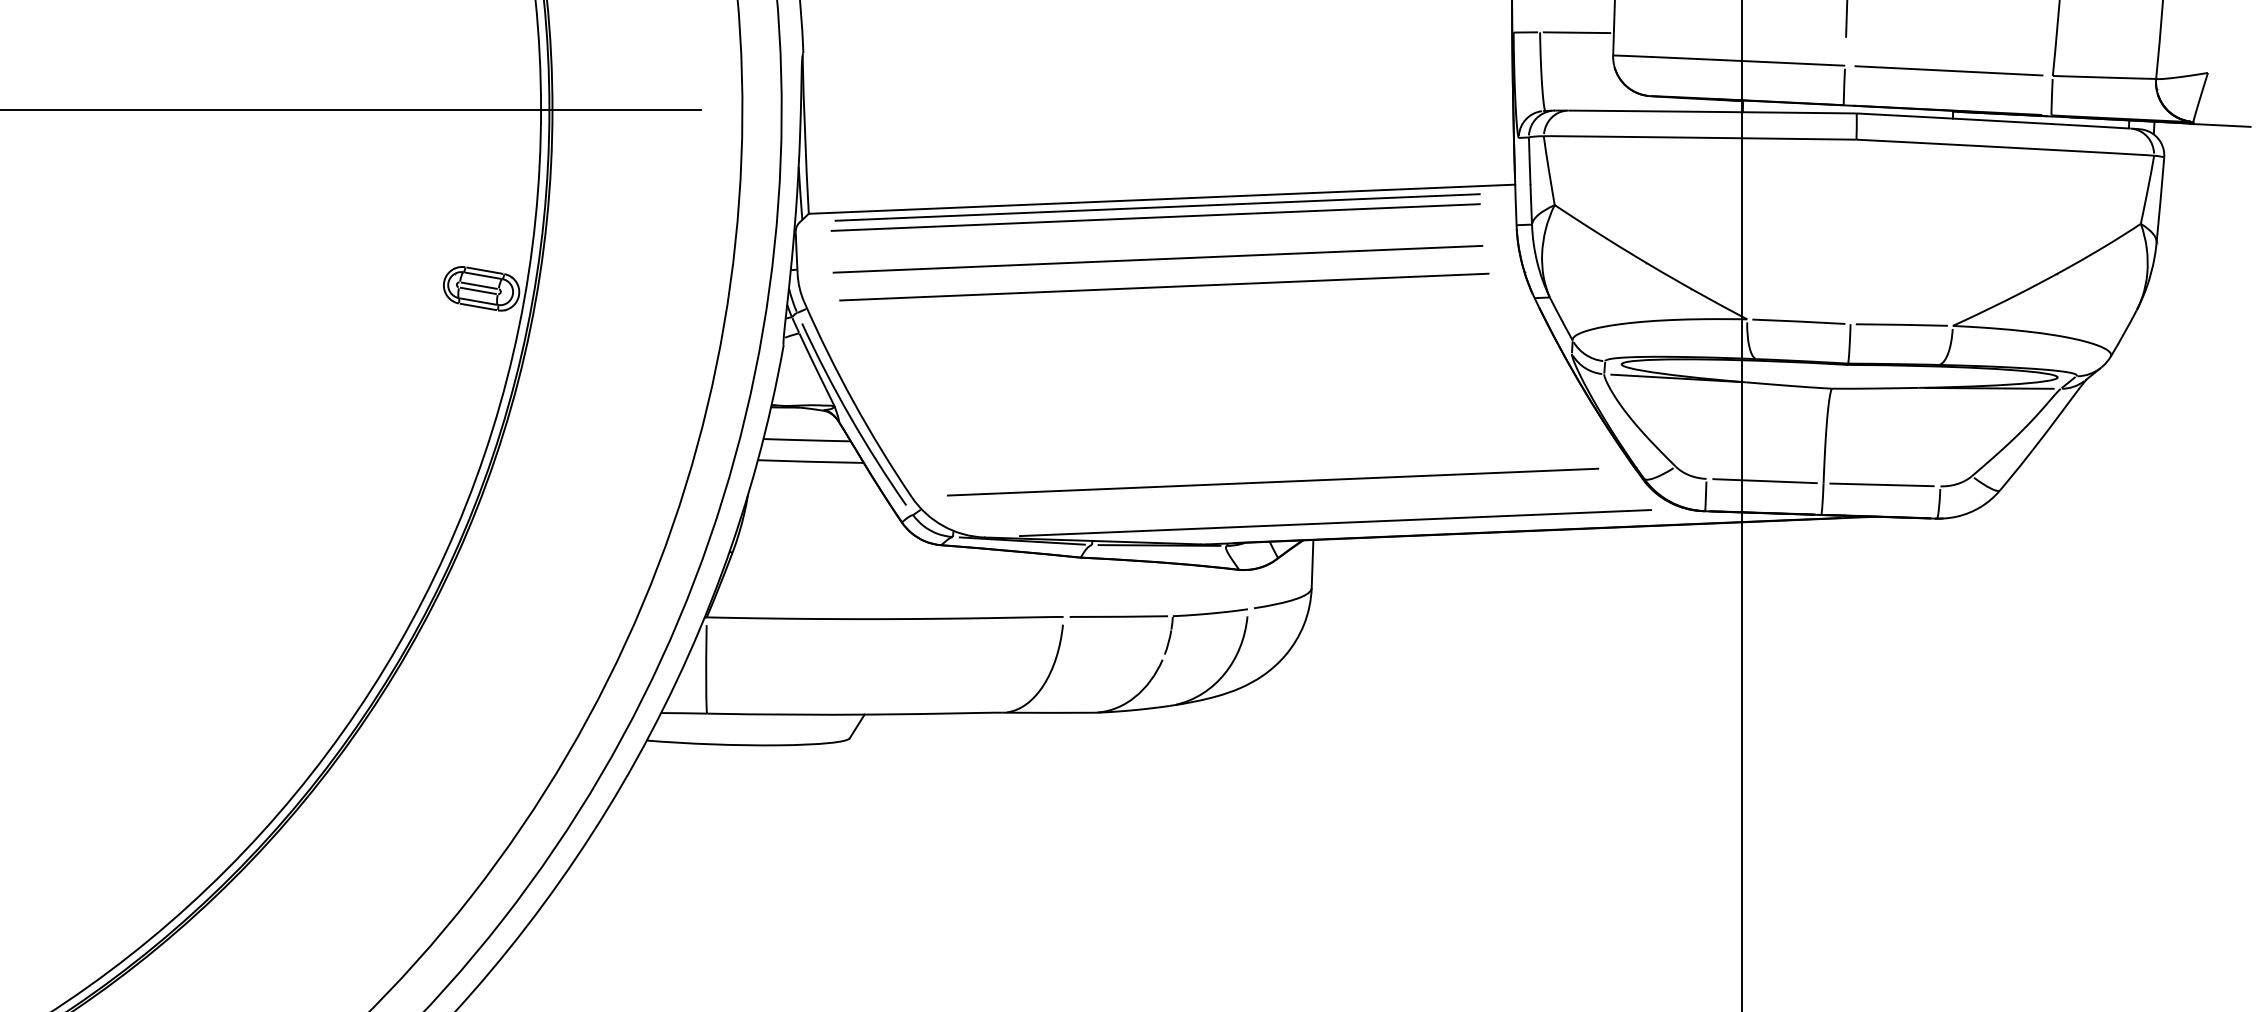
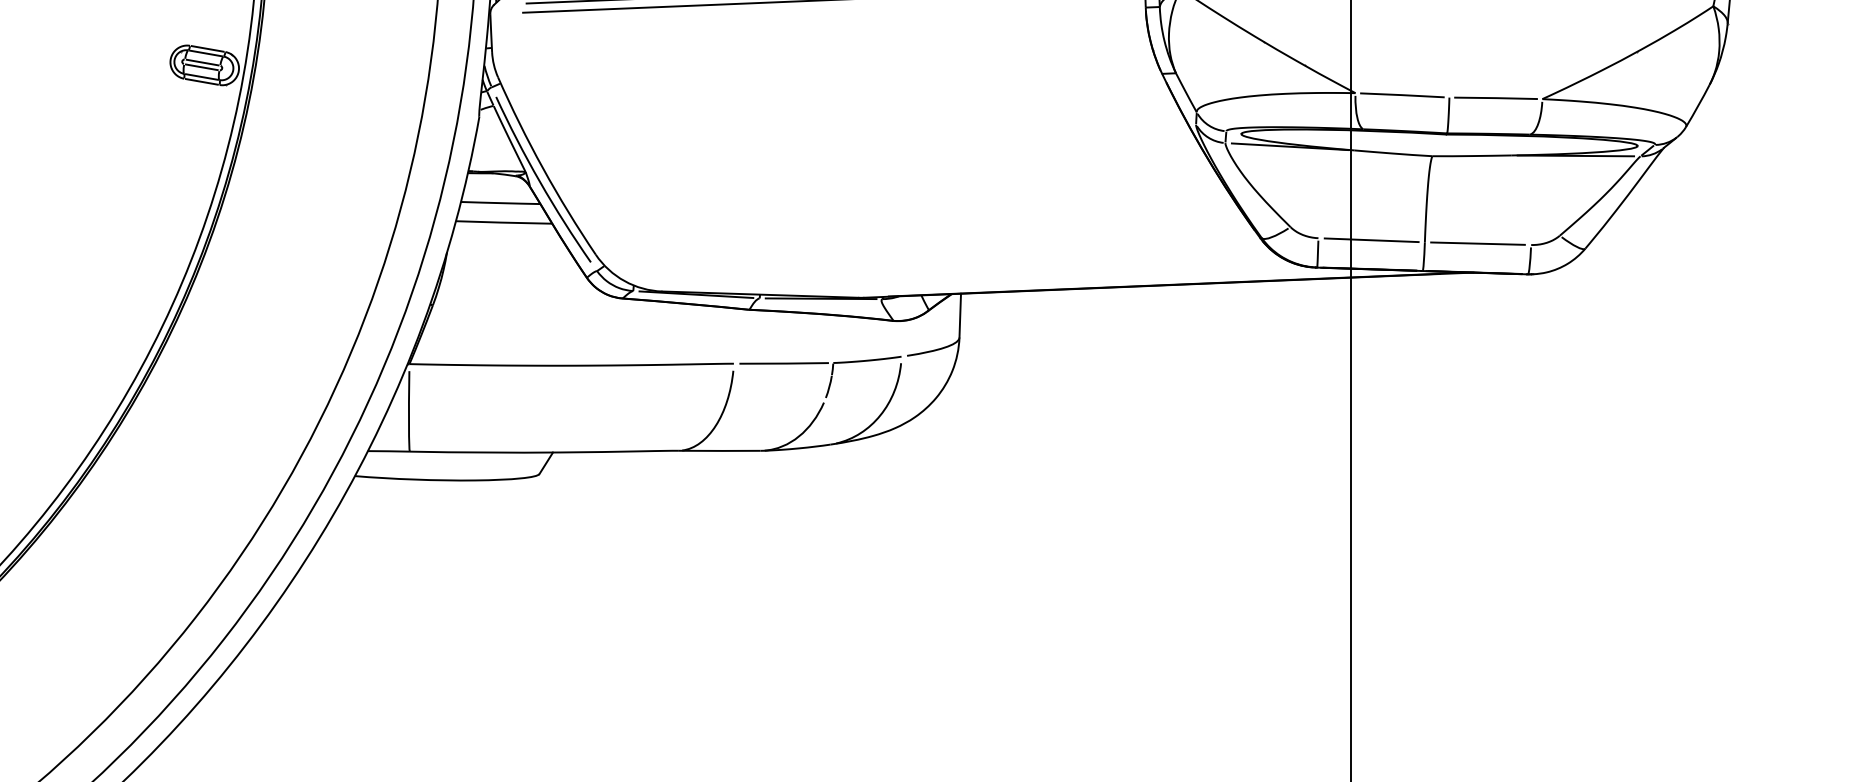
line: (1157, 258) -> (819, 37), removed
line: (1164, 286) -> (825, 63), removed
line: (1272, 481) -> (923, 240), removed
line: (1335, 523) -> (981, 278), removed

